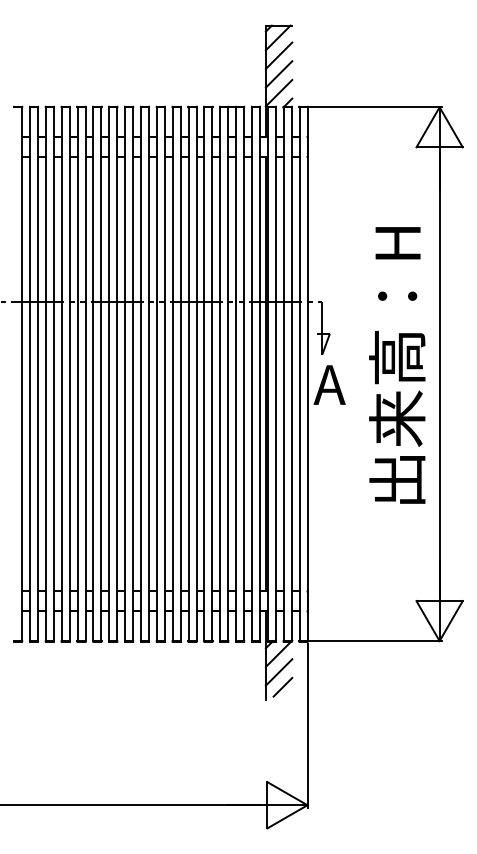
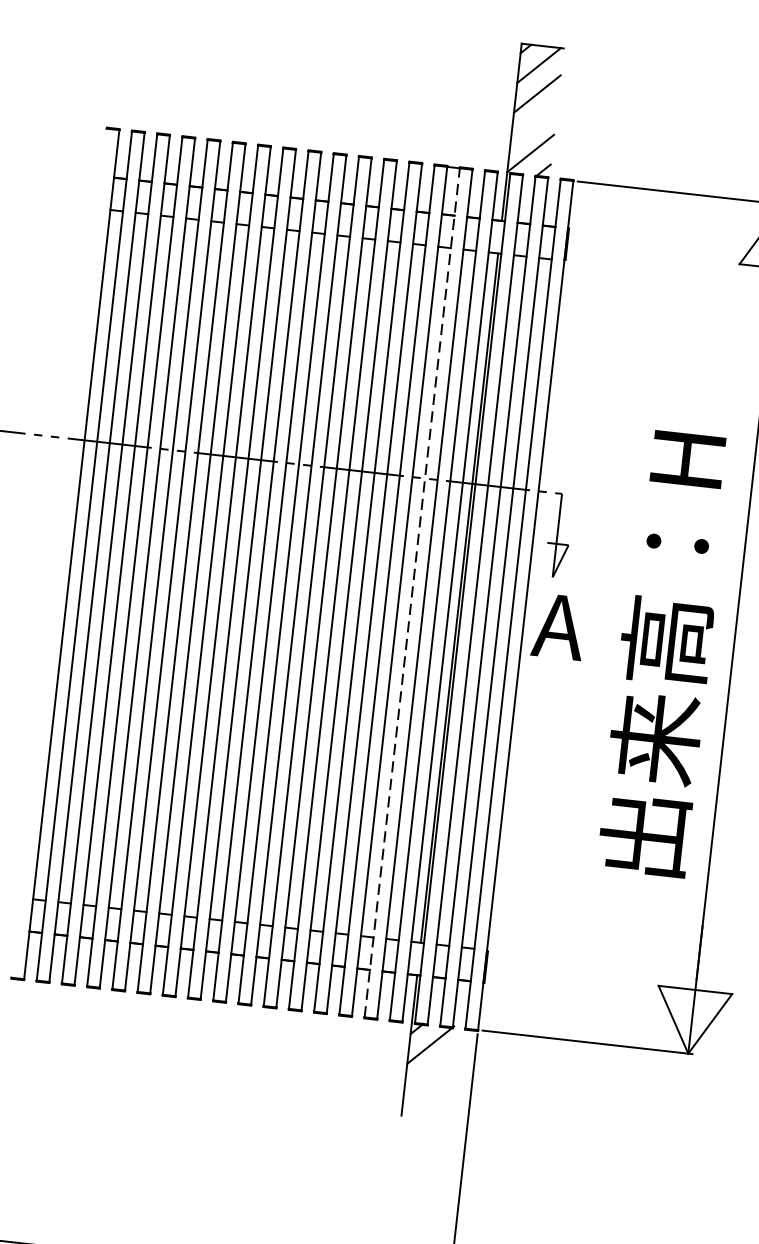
line: (278, 74) -> (533, 123), removed
text: (397, 365) -> (665, 653), moved
line: (236, 374) -> (412, 593), solid -> dashed
line: (278, 672) -> (426, 1074), removed
line: (282, 686) -> (430, 1097), removed

